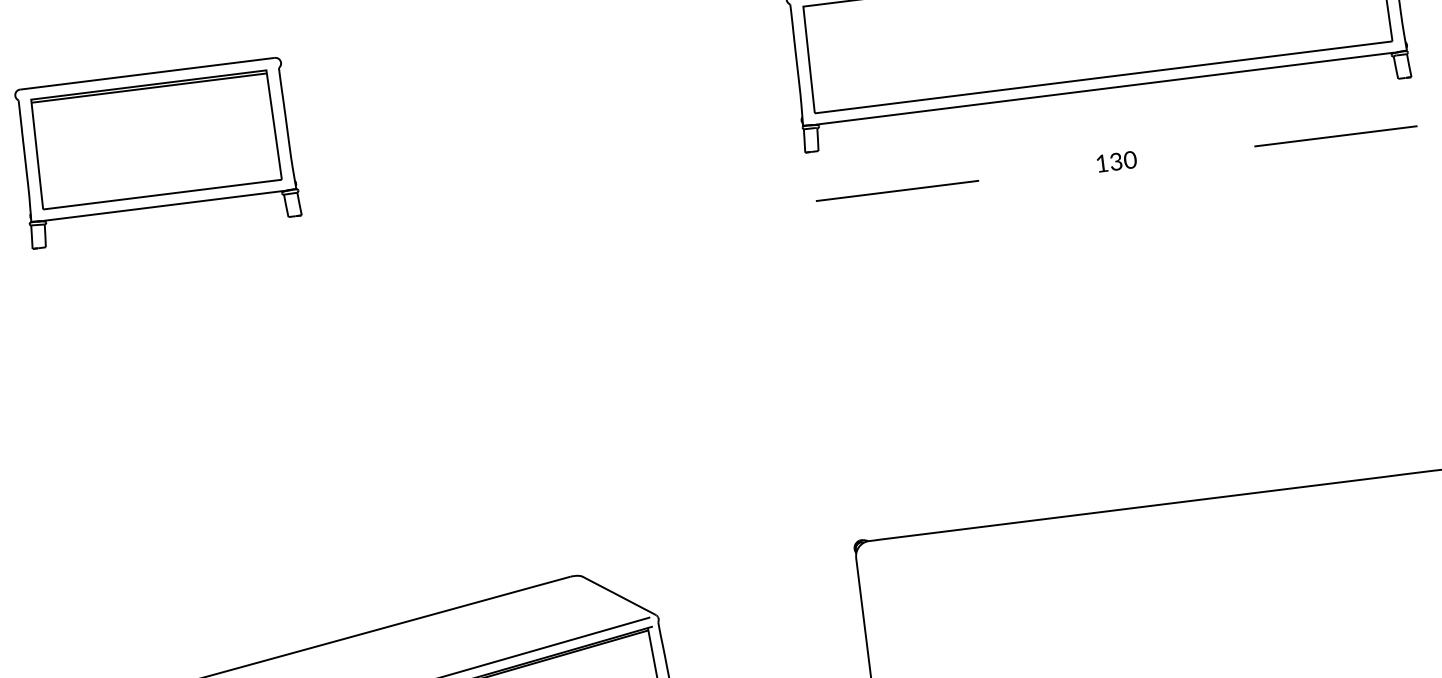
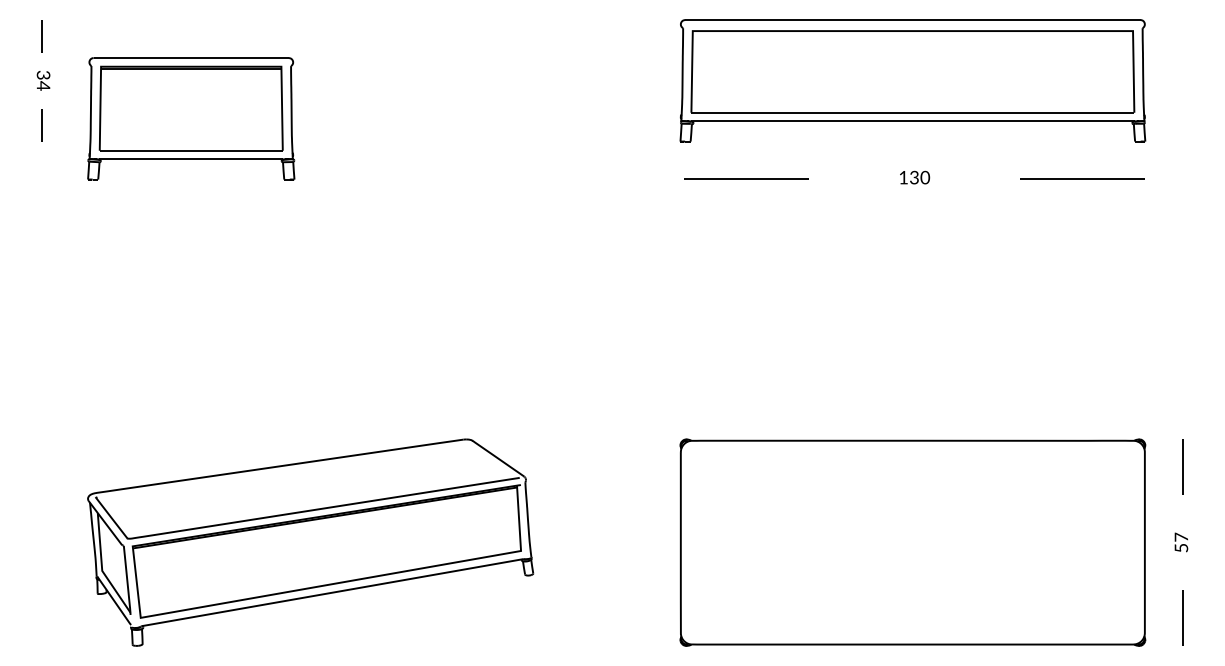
part: (157, 152) -> (191, 118), moved

